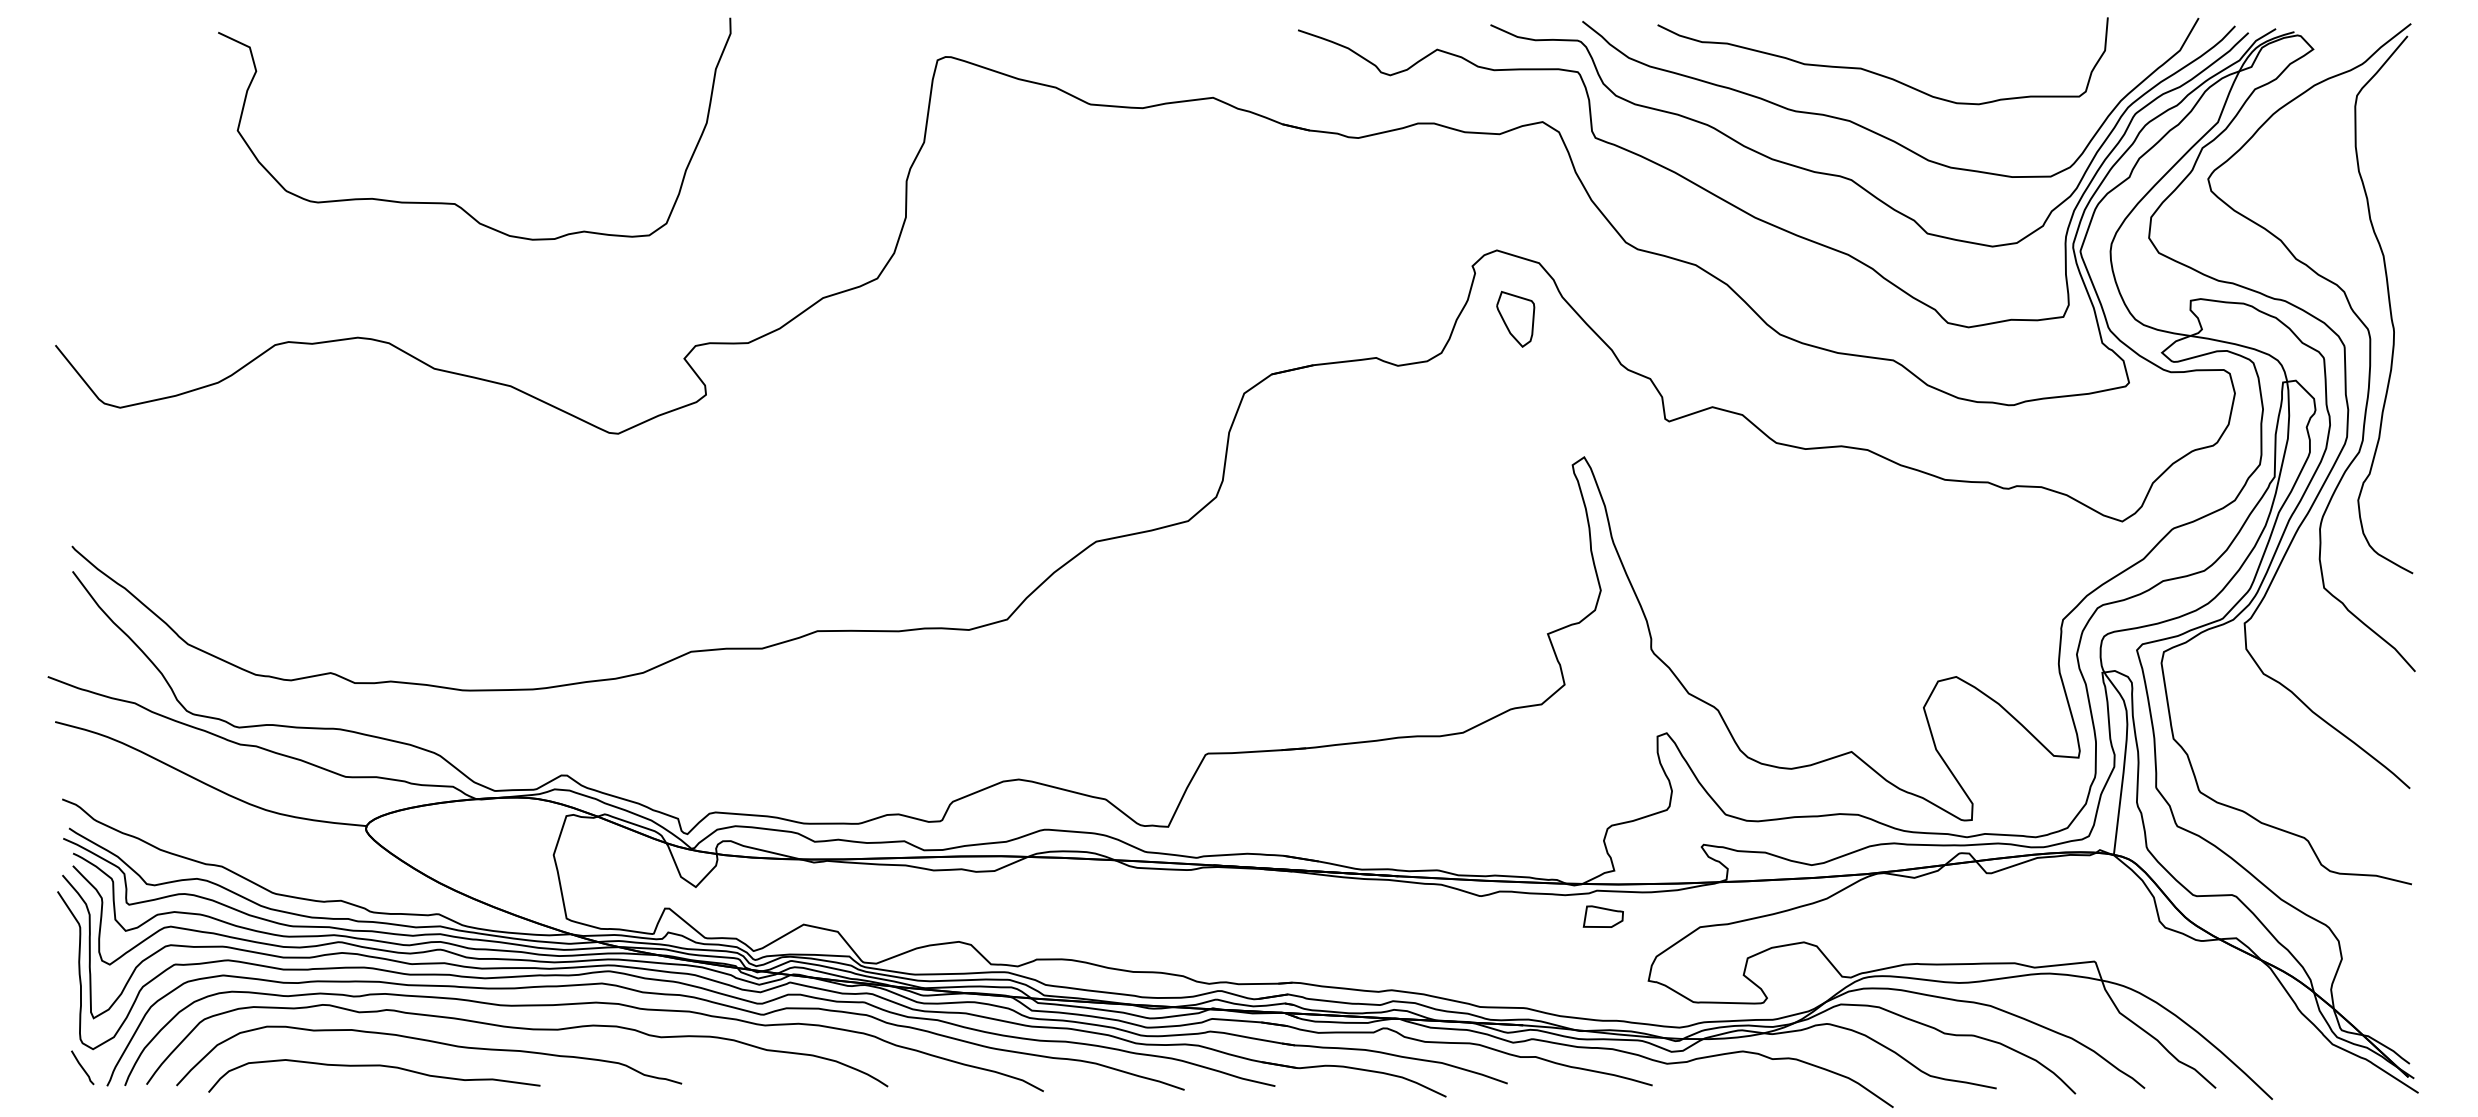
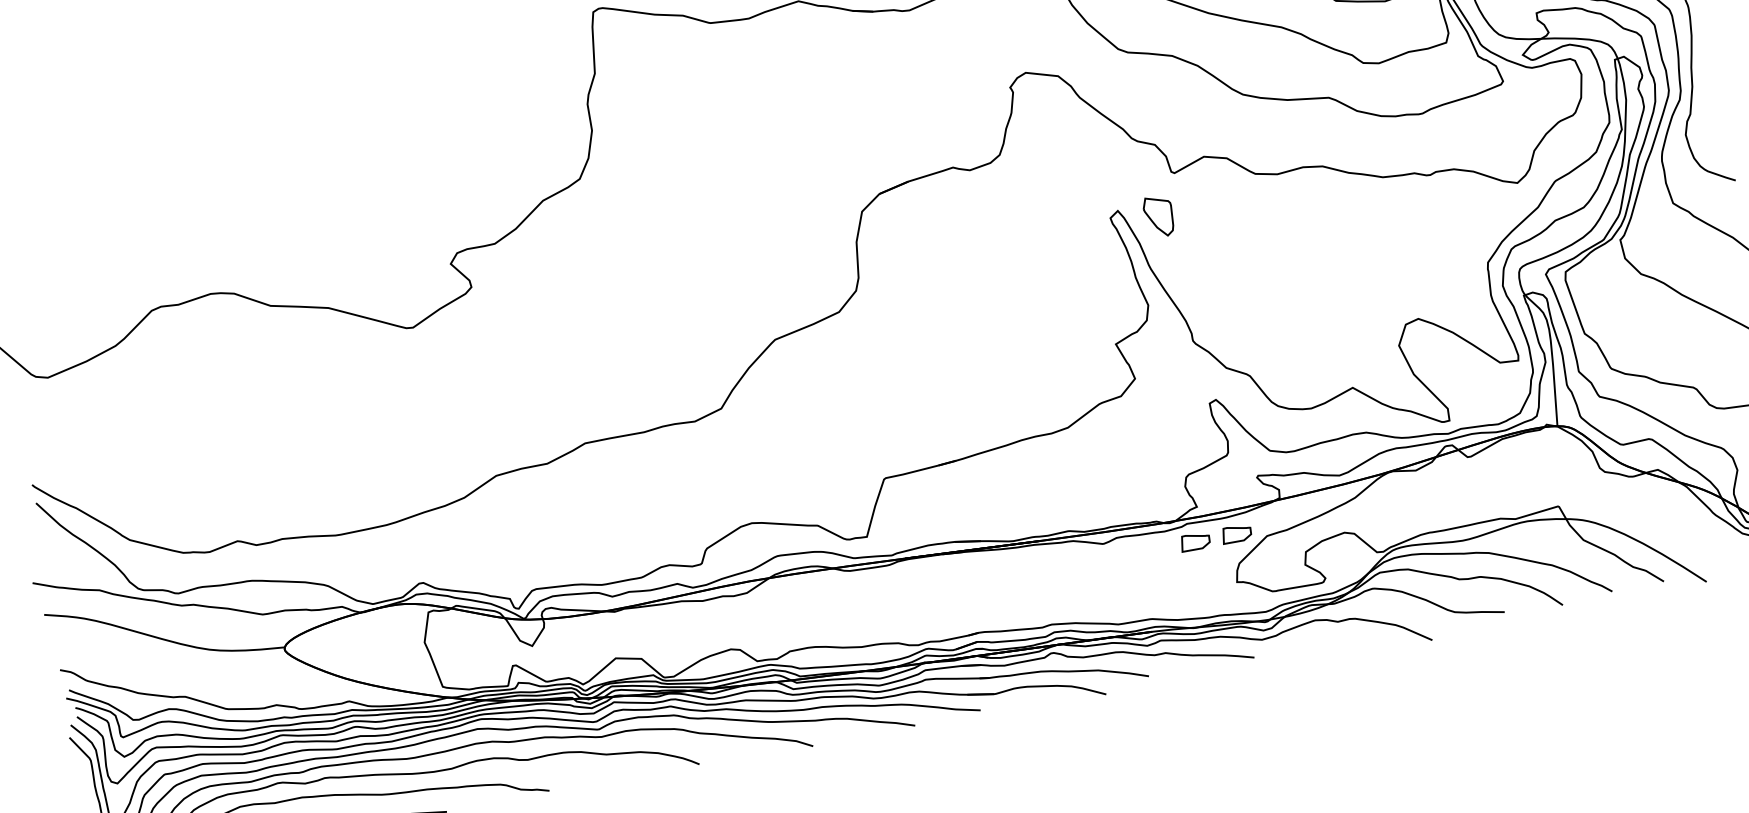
curve: (455, 203) -> (263, 182), removed
part: (1515, 318) -> (1158, 216), moved
part: (1659, 916) -> (1236, 533), added

